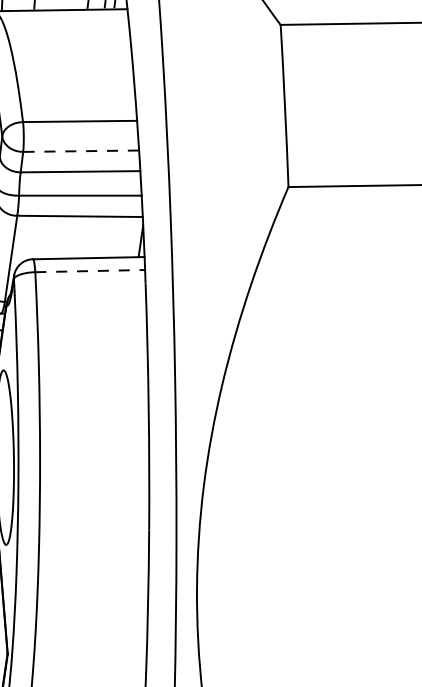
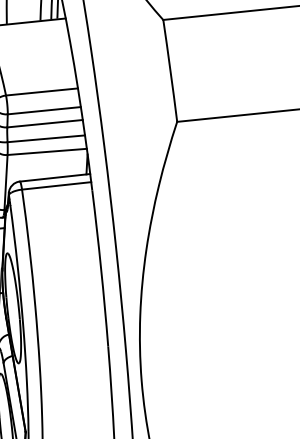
line: (81, 150) -> (44, 110), dashed -> solid
line: (90, 270) -> (56, 185), dashed -> solid

